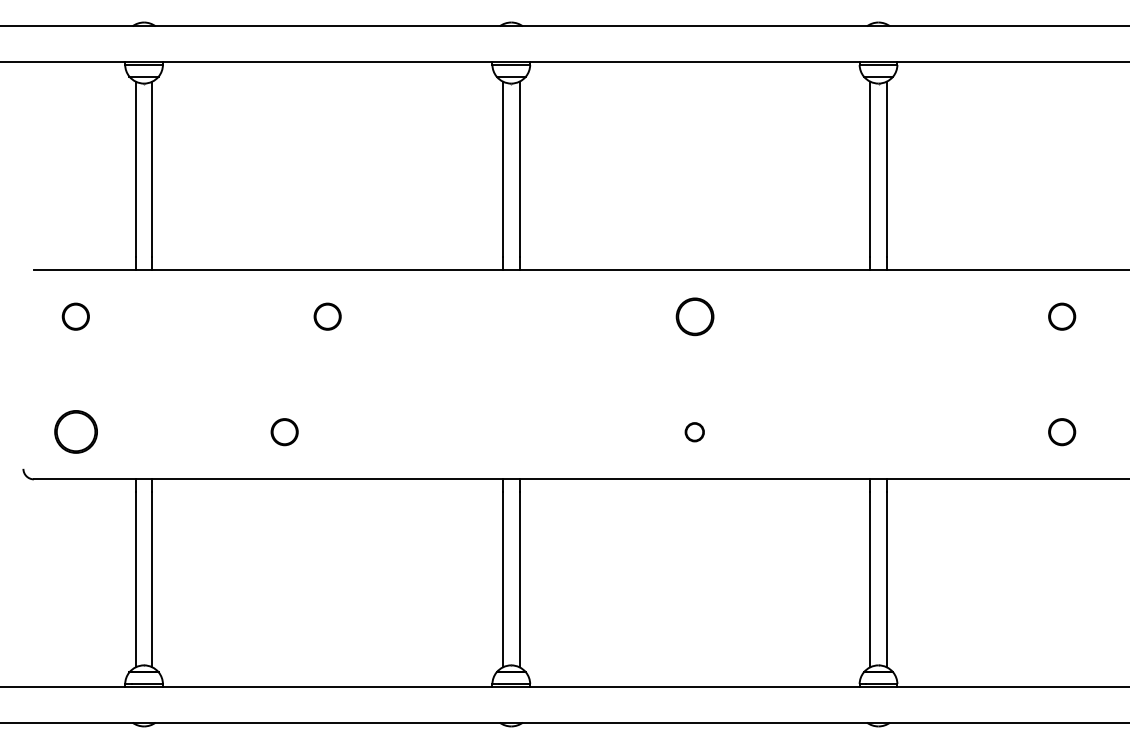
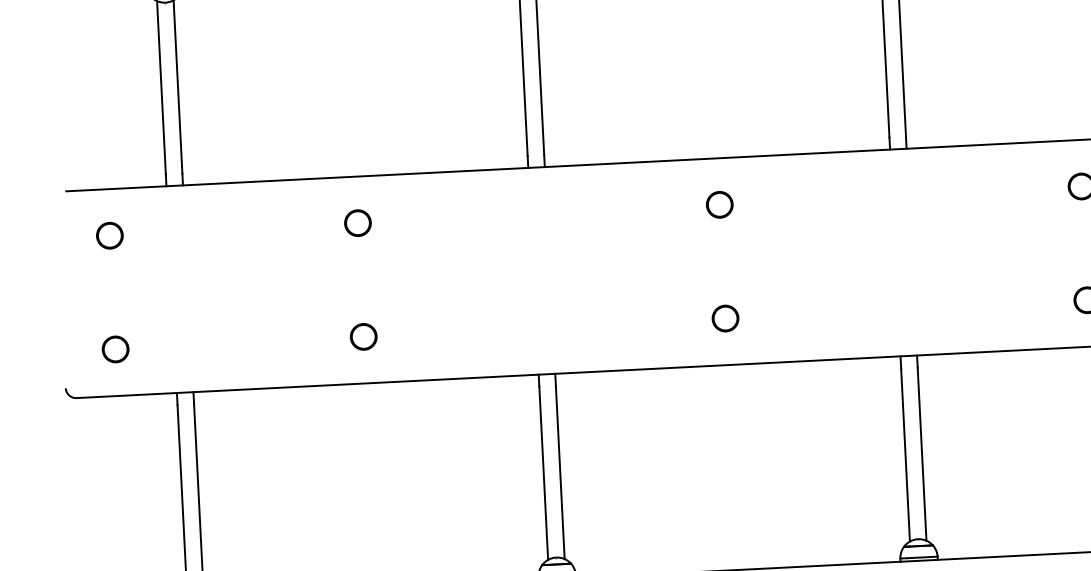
part: (694, 316) -> (719, 204), size x0.71
part: (75, 432) -> (115, 349), size x0.62
circle: (284, 432) -> (363, 337), moved
part: (694, 432) -> (725, 318), size x1.43

